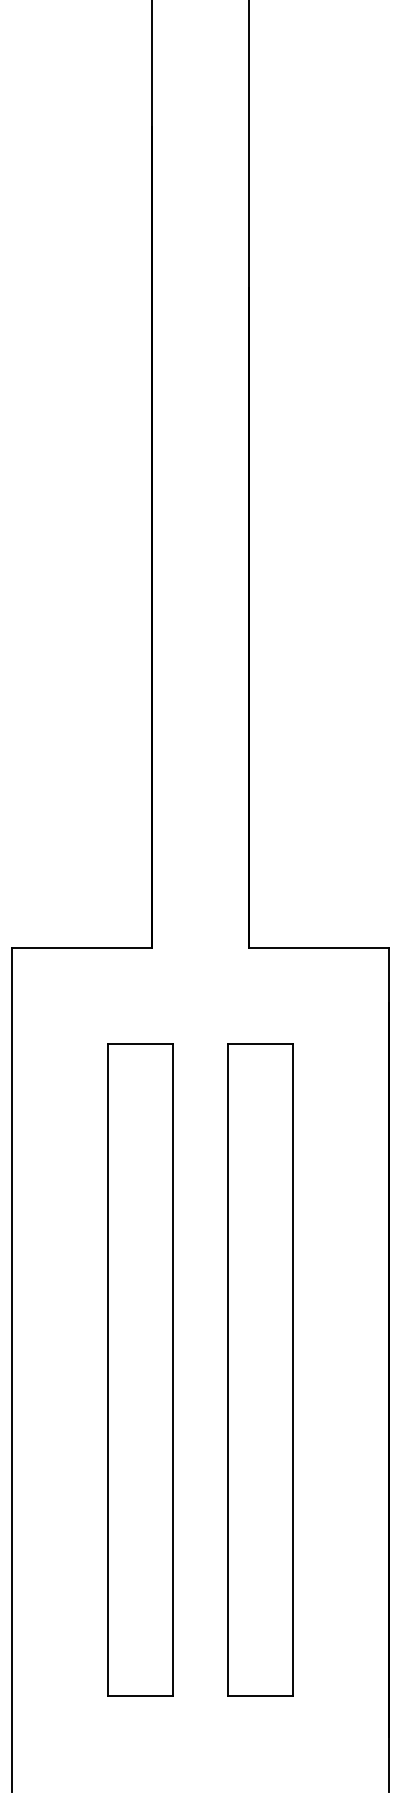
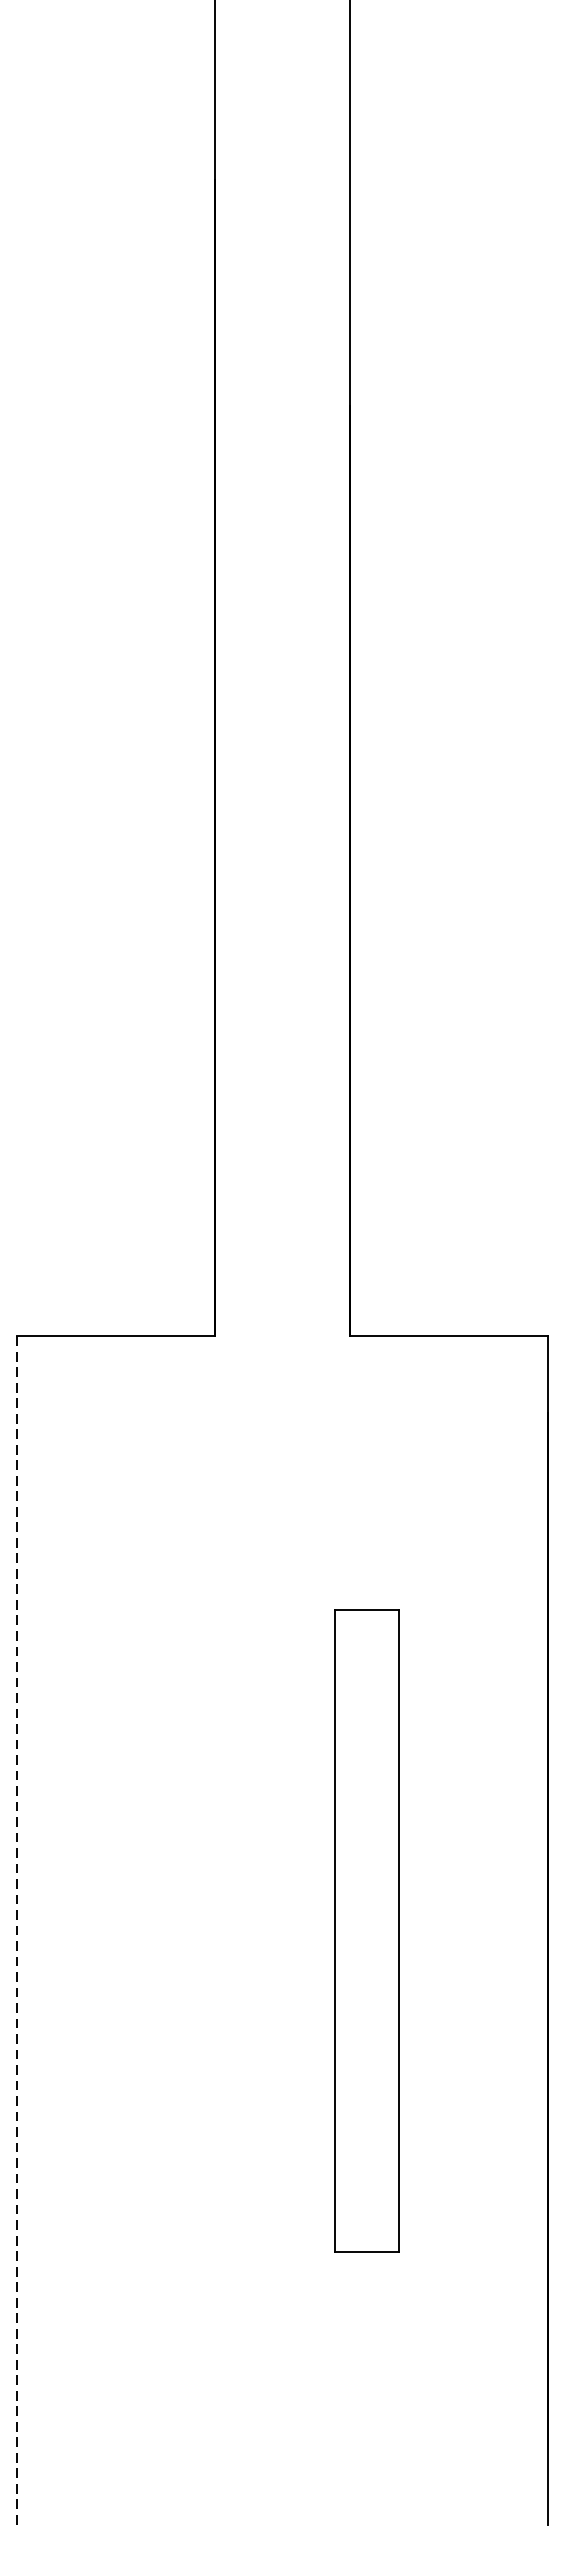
line: (12, 1369) -> (17, 1930), solid -> dashed
part: (140, 1369) -> (197, 1930), removed
part: (260, 1369) -> (367, 1930), size x0.7

